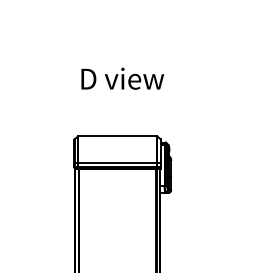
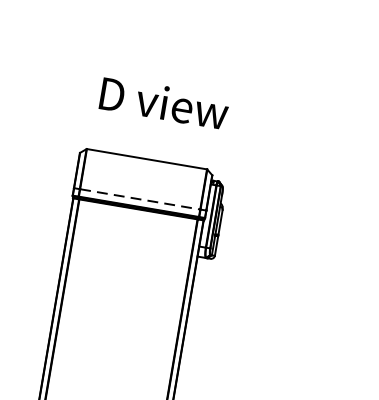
text: (122, 78) -> (164, 102), moved
line: (118, 162) -> (141, 199), solid -> dashed

